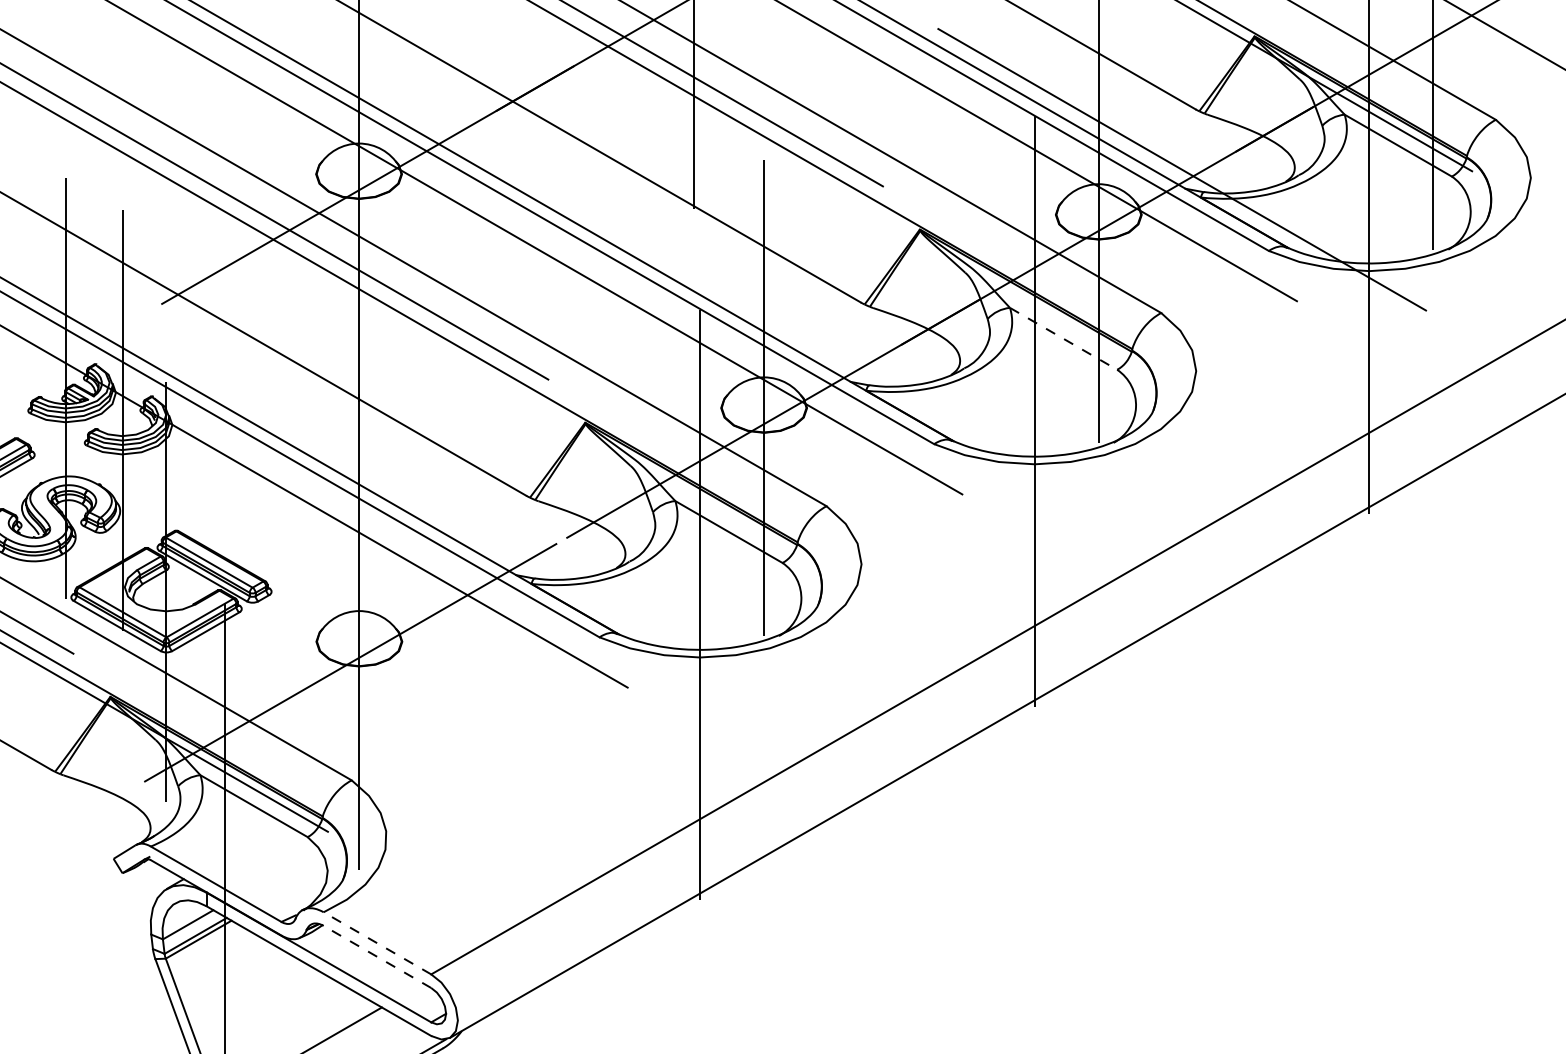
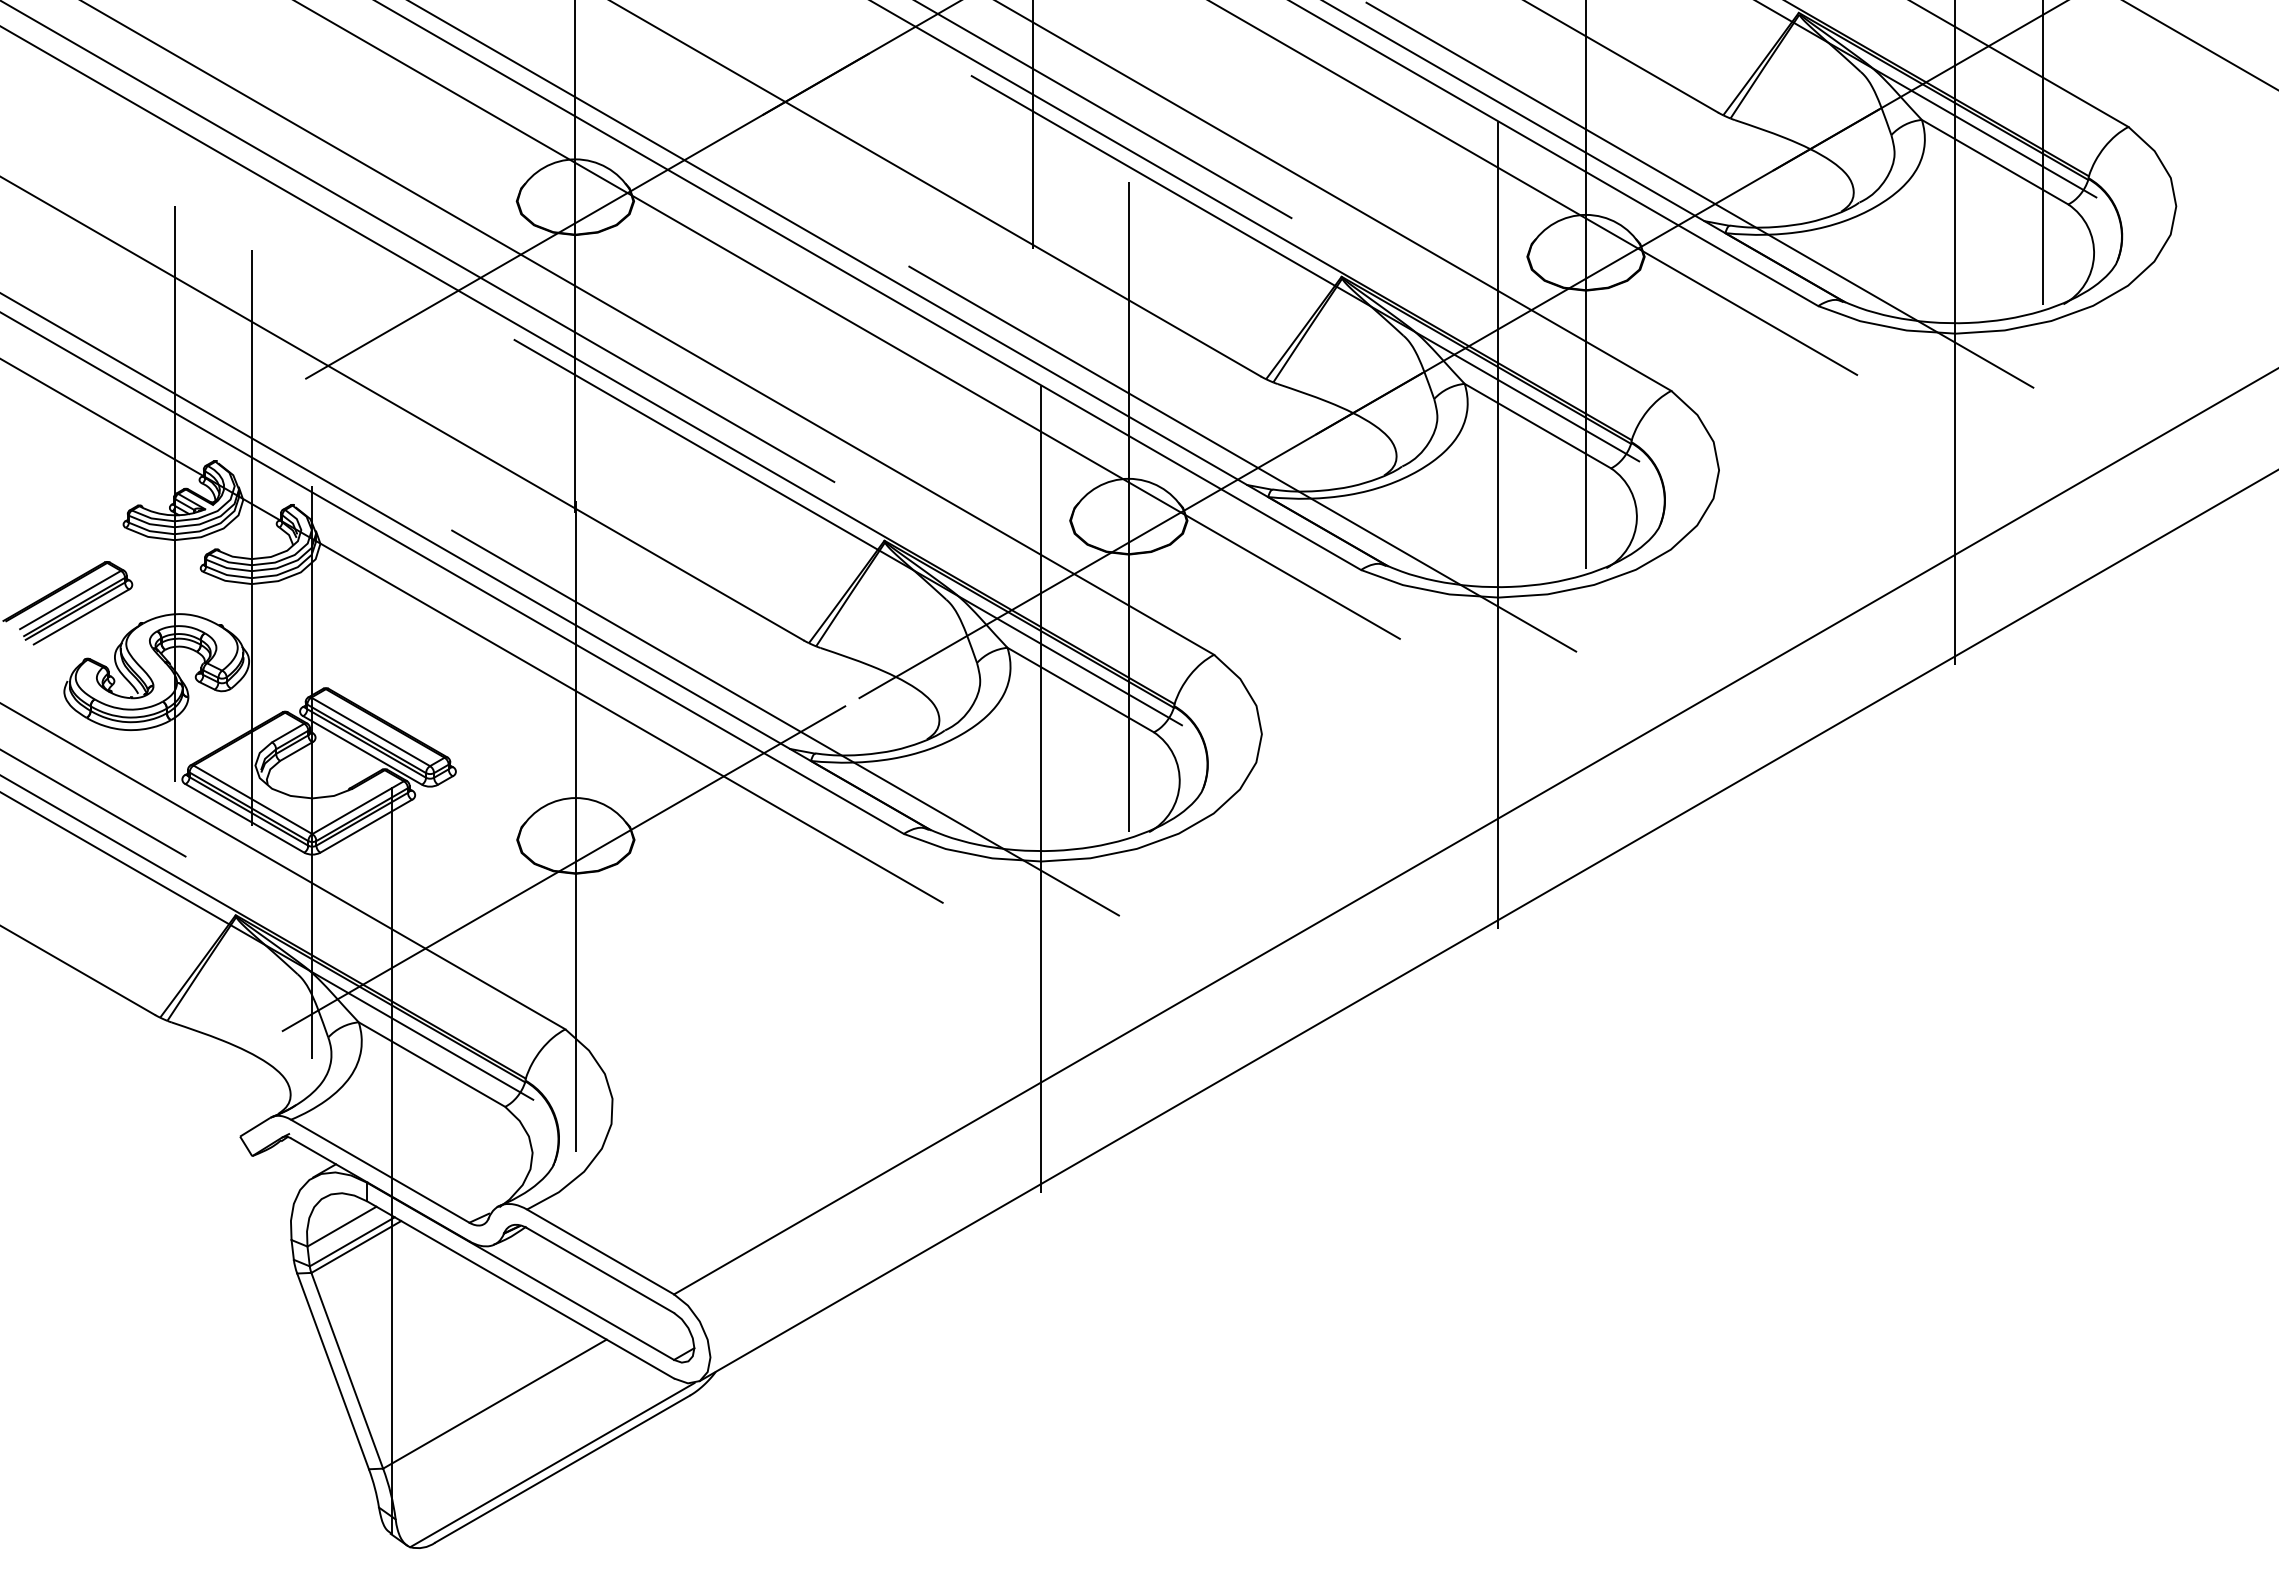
line: (893, 223) -> (1305, 268), added
line: (1063, 339) -> (1537, 426), dashed -> solid
line: (847, 363) -> (1242, 459), added
line: (558, 416) -> (847, 532), added
line: (512, 556) -> (785, 723), added
line: (377, 942) -> (600, 1251), dashed -> solid
line: (377, 956) -> (600, 1270), dashed -> solid

